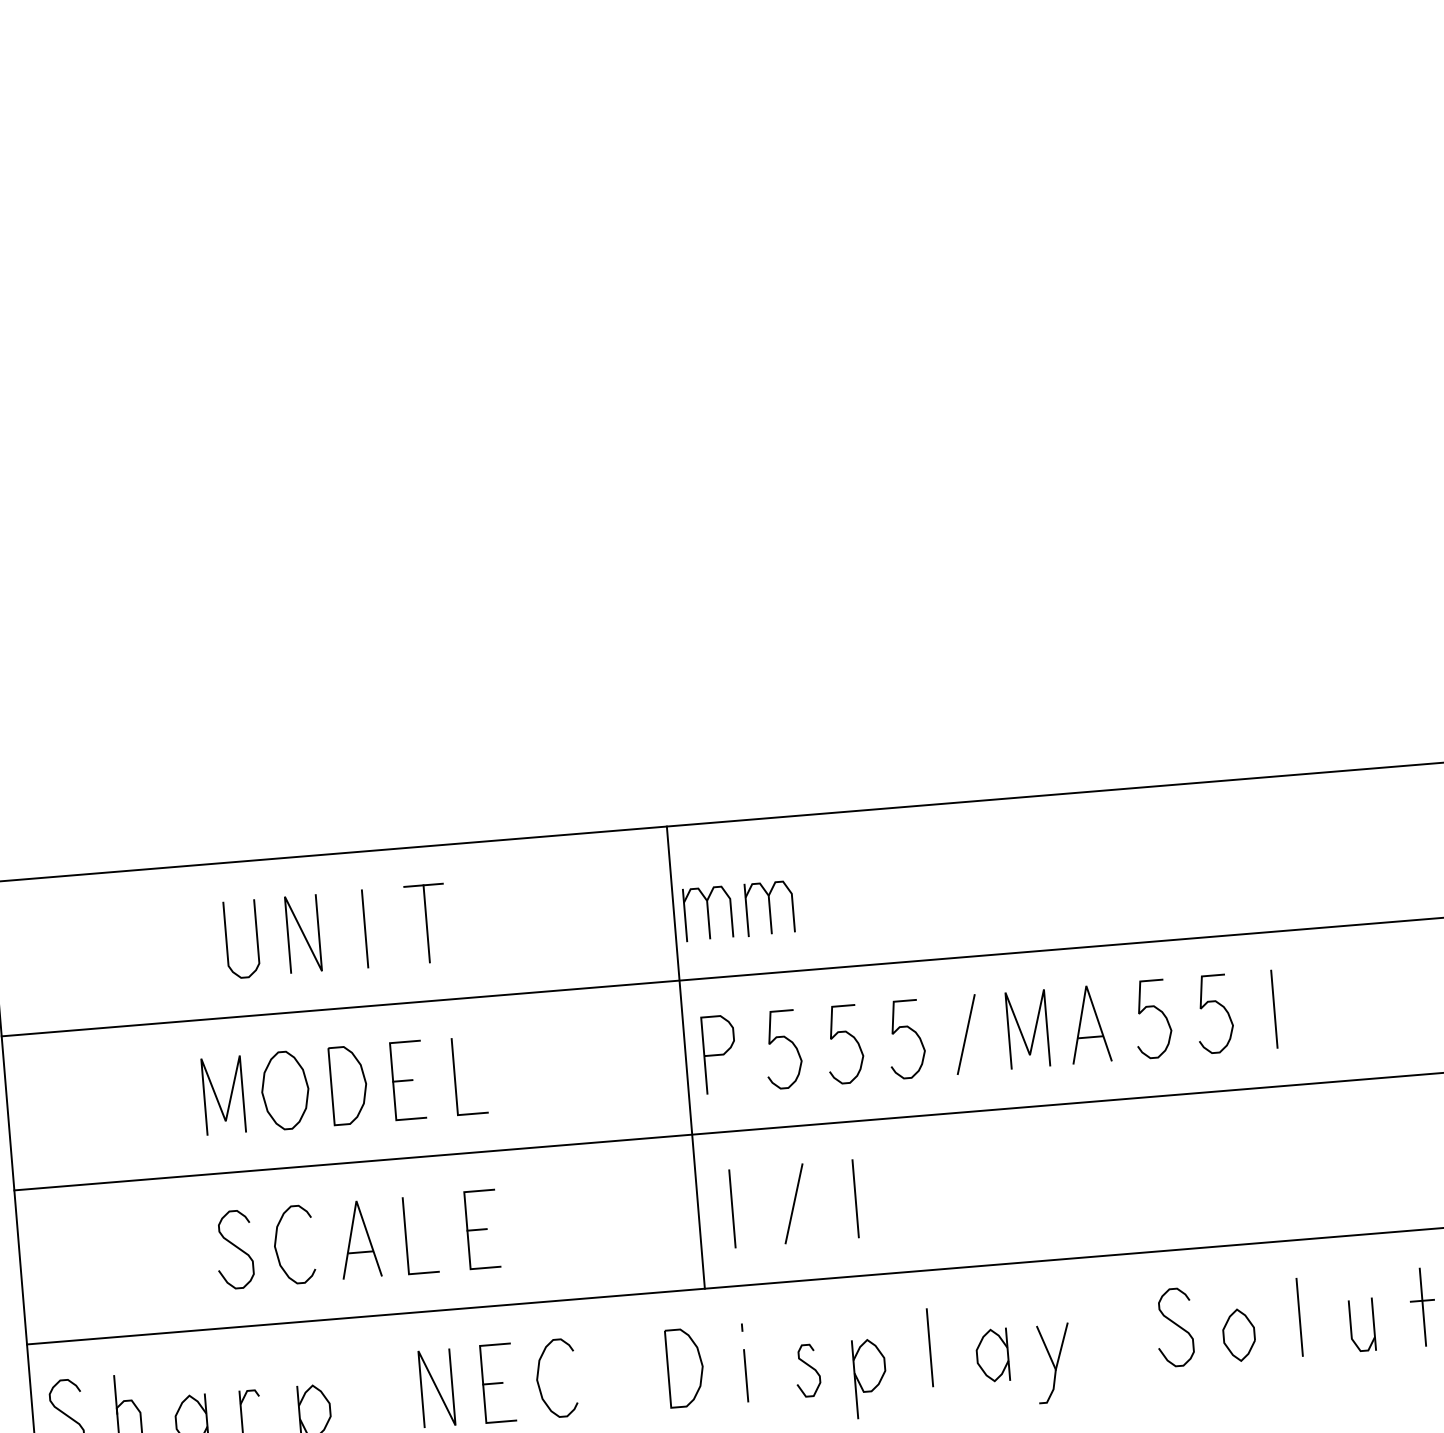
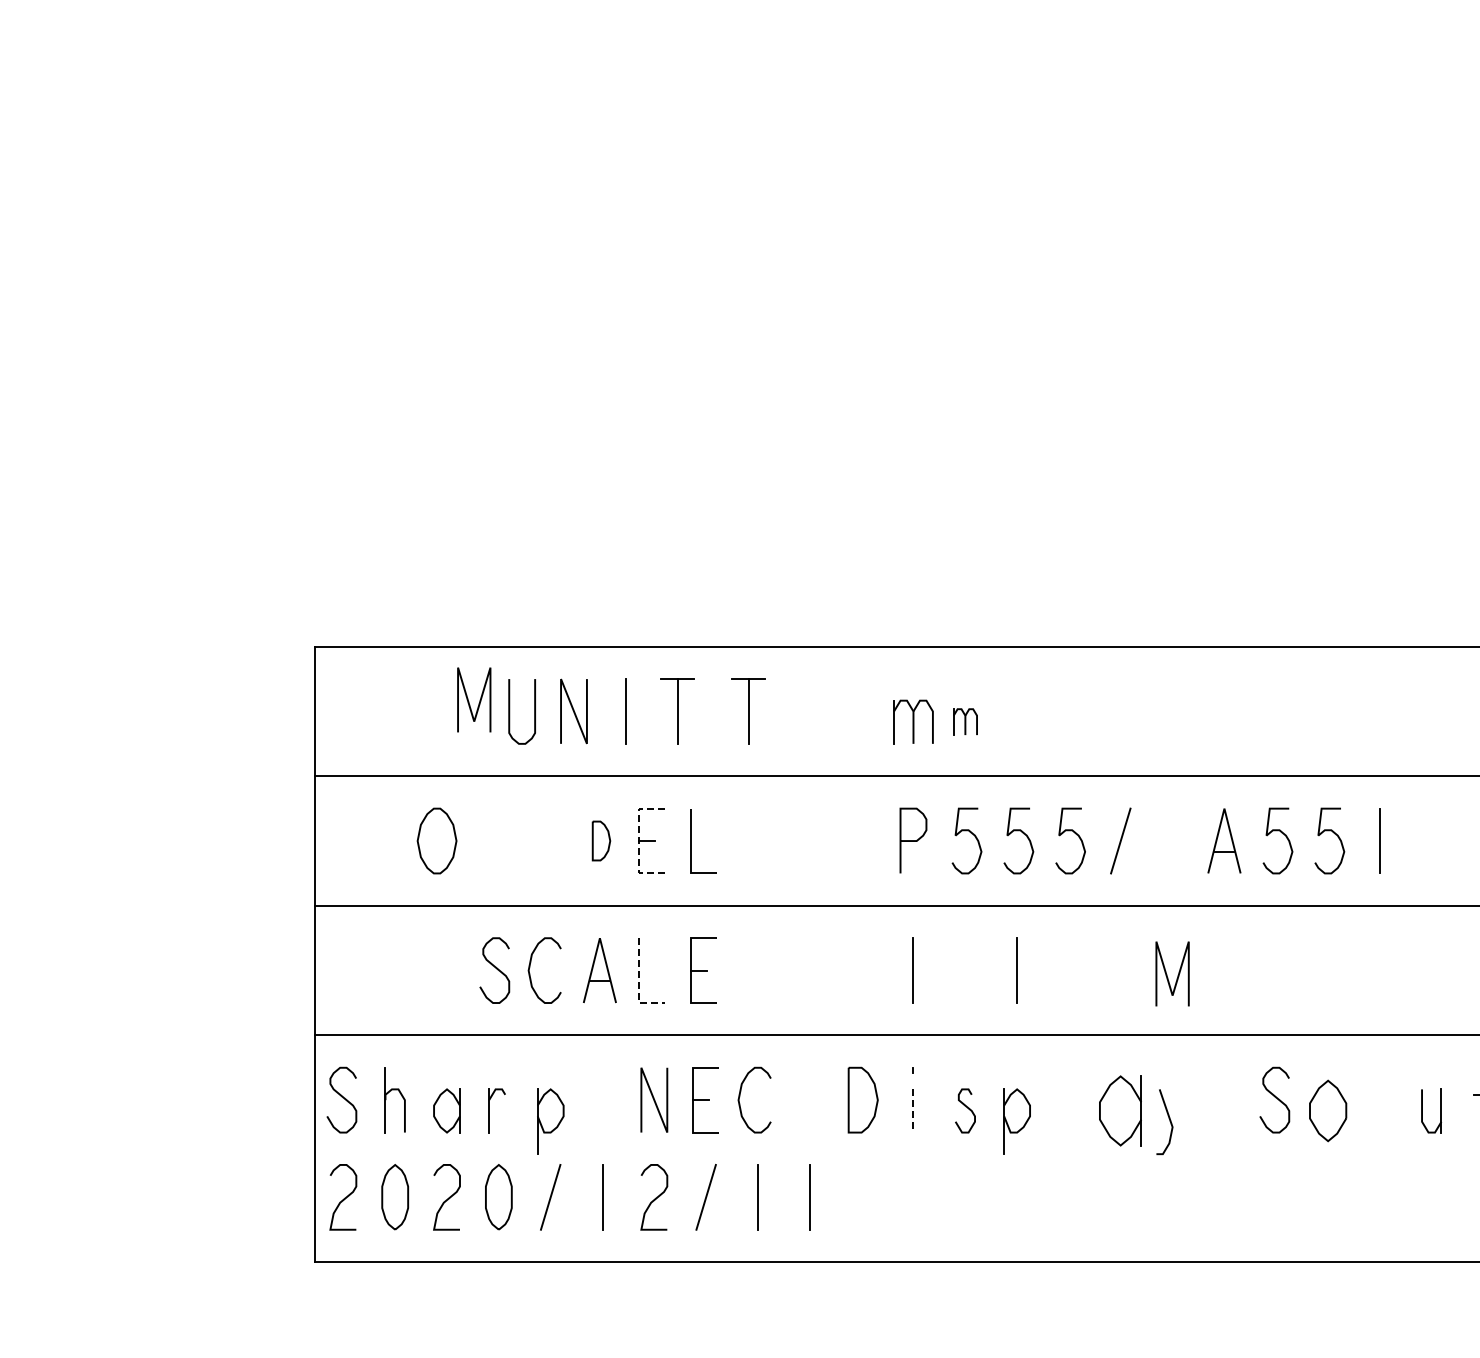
part: (769, 907) -> (965, 721), size x0.6
part: (510, 916) -> (748, 711), added
line: (1021, 1030) -> (1167, 974), moved
line: (685, 1057) -> (884, 840), removed
line: (392, 1081) -> (638, 840), solid -> dashed
part: (348, 1084) -> (601, 840), size x0.6
part: (284, 1089) -> (436, 840), moved
line: (229, 1095) -> (479, 700), moved
line: (794, 1203) -> (965, 970), removed
line: (406, 1252) -> (638, 984), solid -> dashed
line: (1299, 1316) -> (1379, 1099), removed
part: (1238, 1334) -> (1327, 1110), size x1.4
line: (929, 1346) -> (1068, 1099), removed
line: (1061, 1346) -> (1178, 1108), removed
part: (992, 1354) -> (1120, 1110), size x1.6
line: (746, 1375) -> (913, 1110), solid -> dashed

